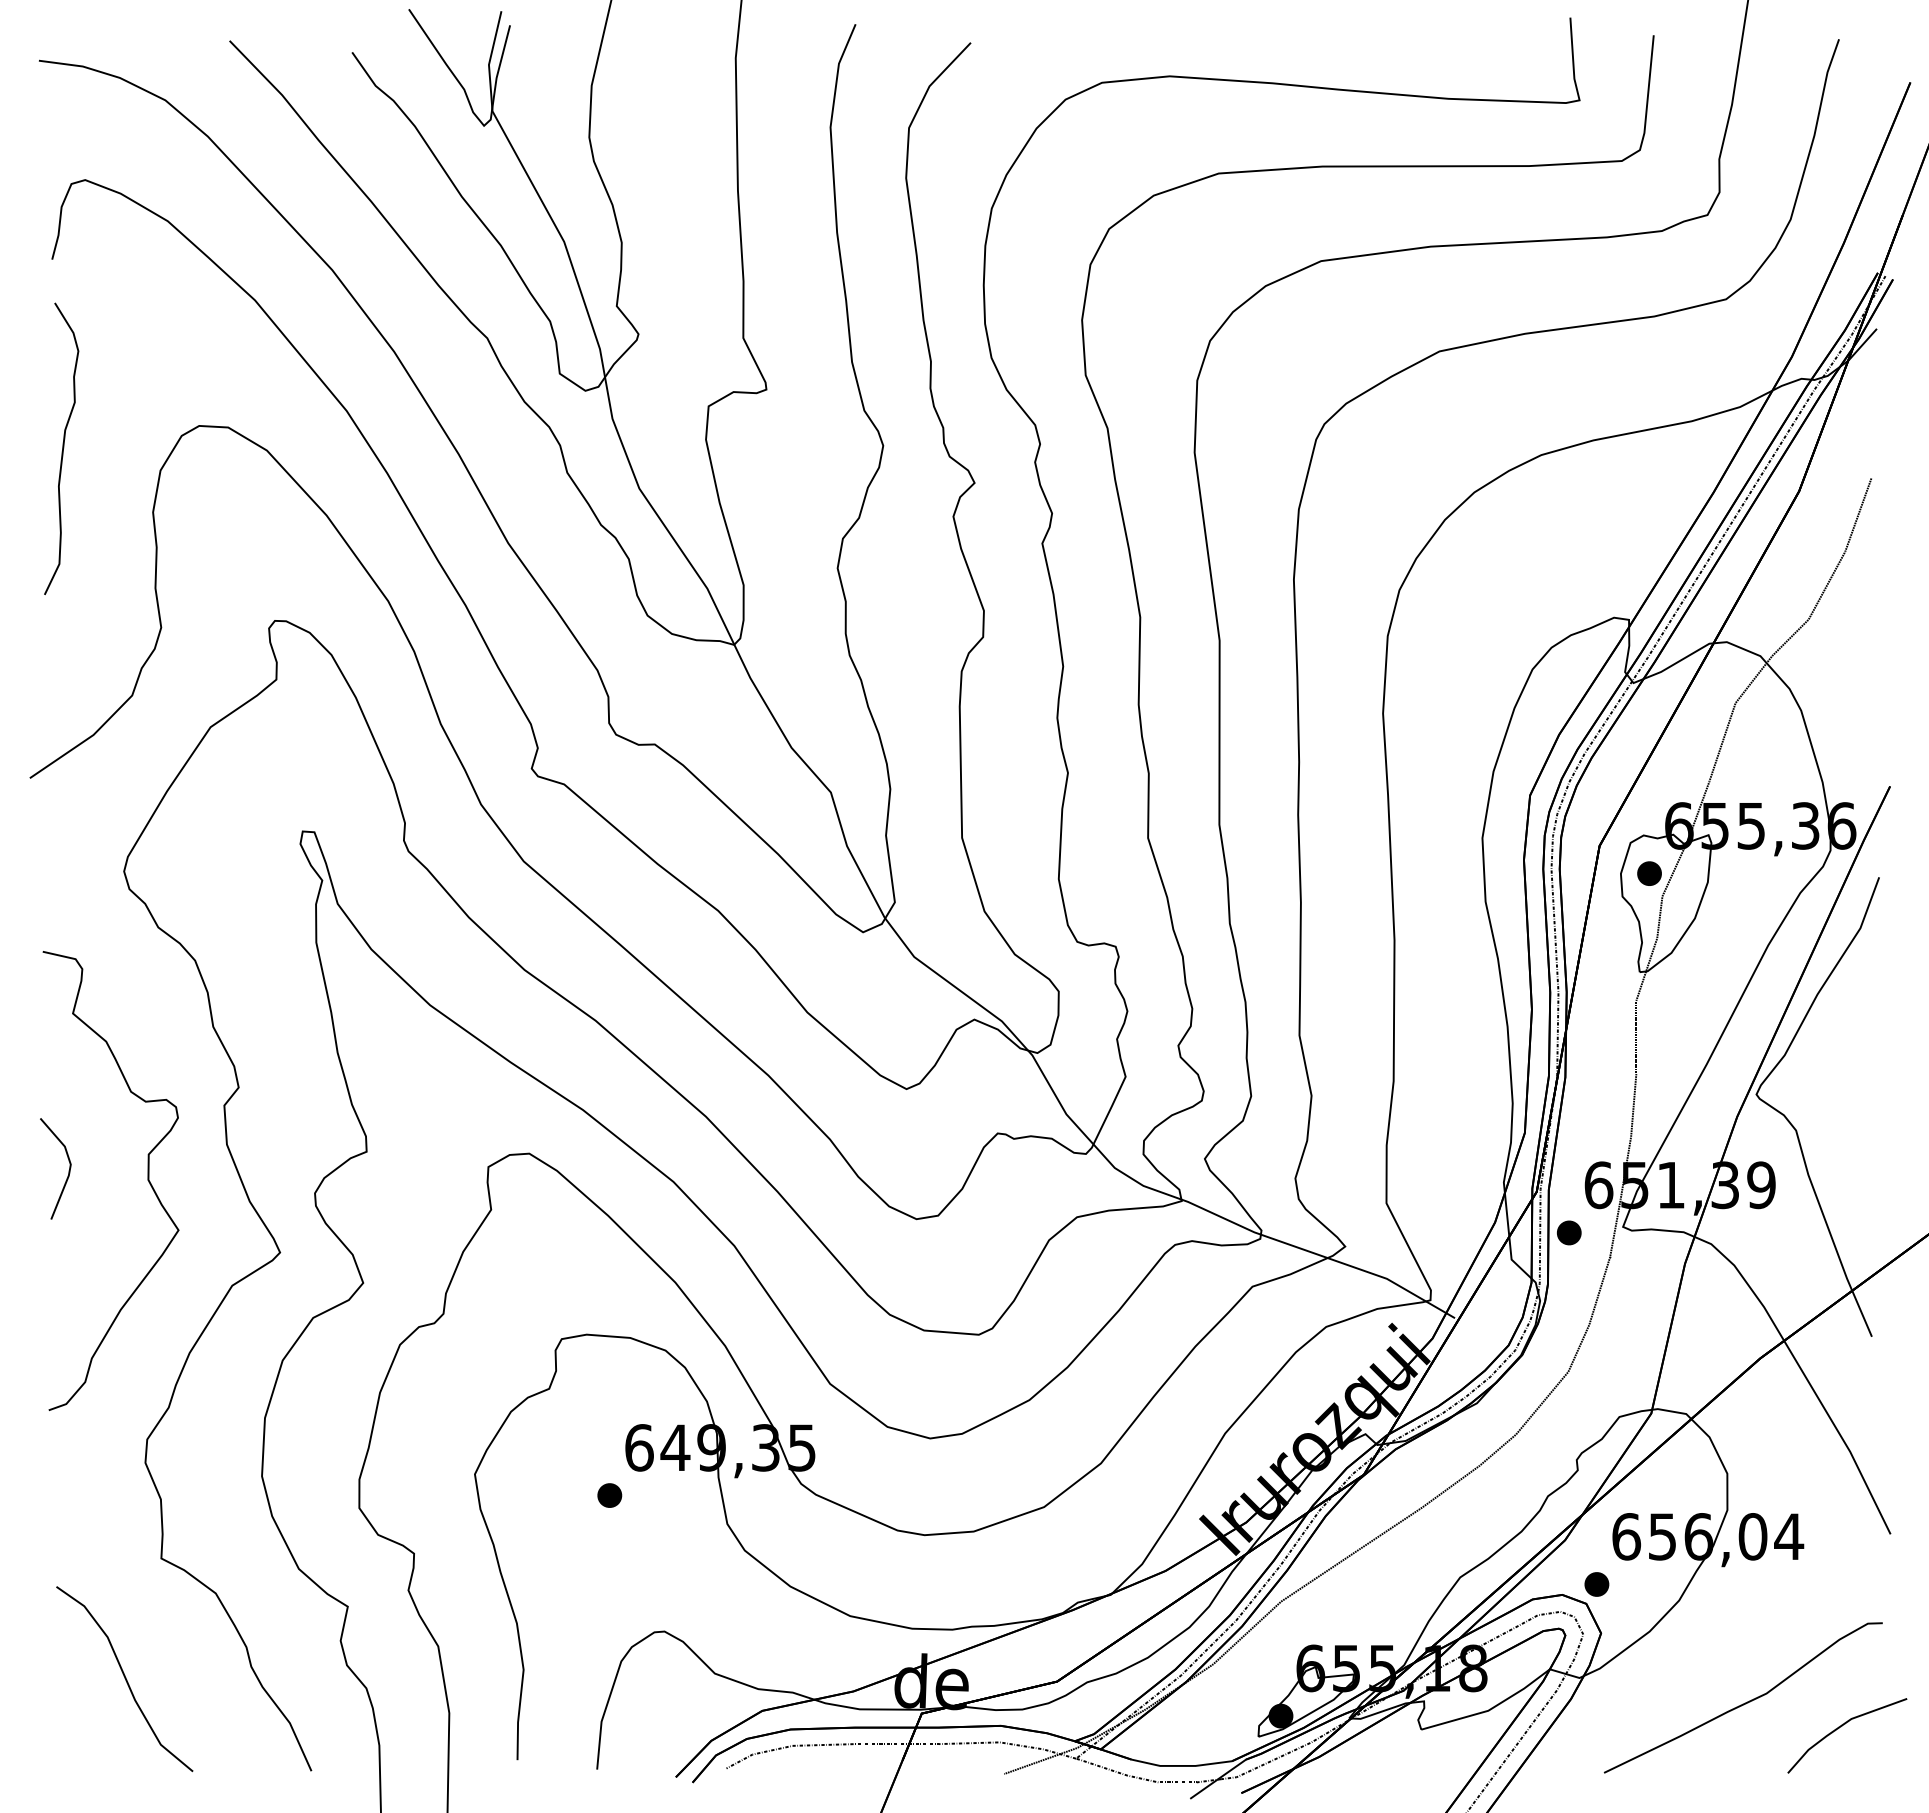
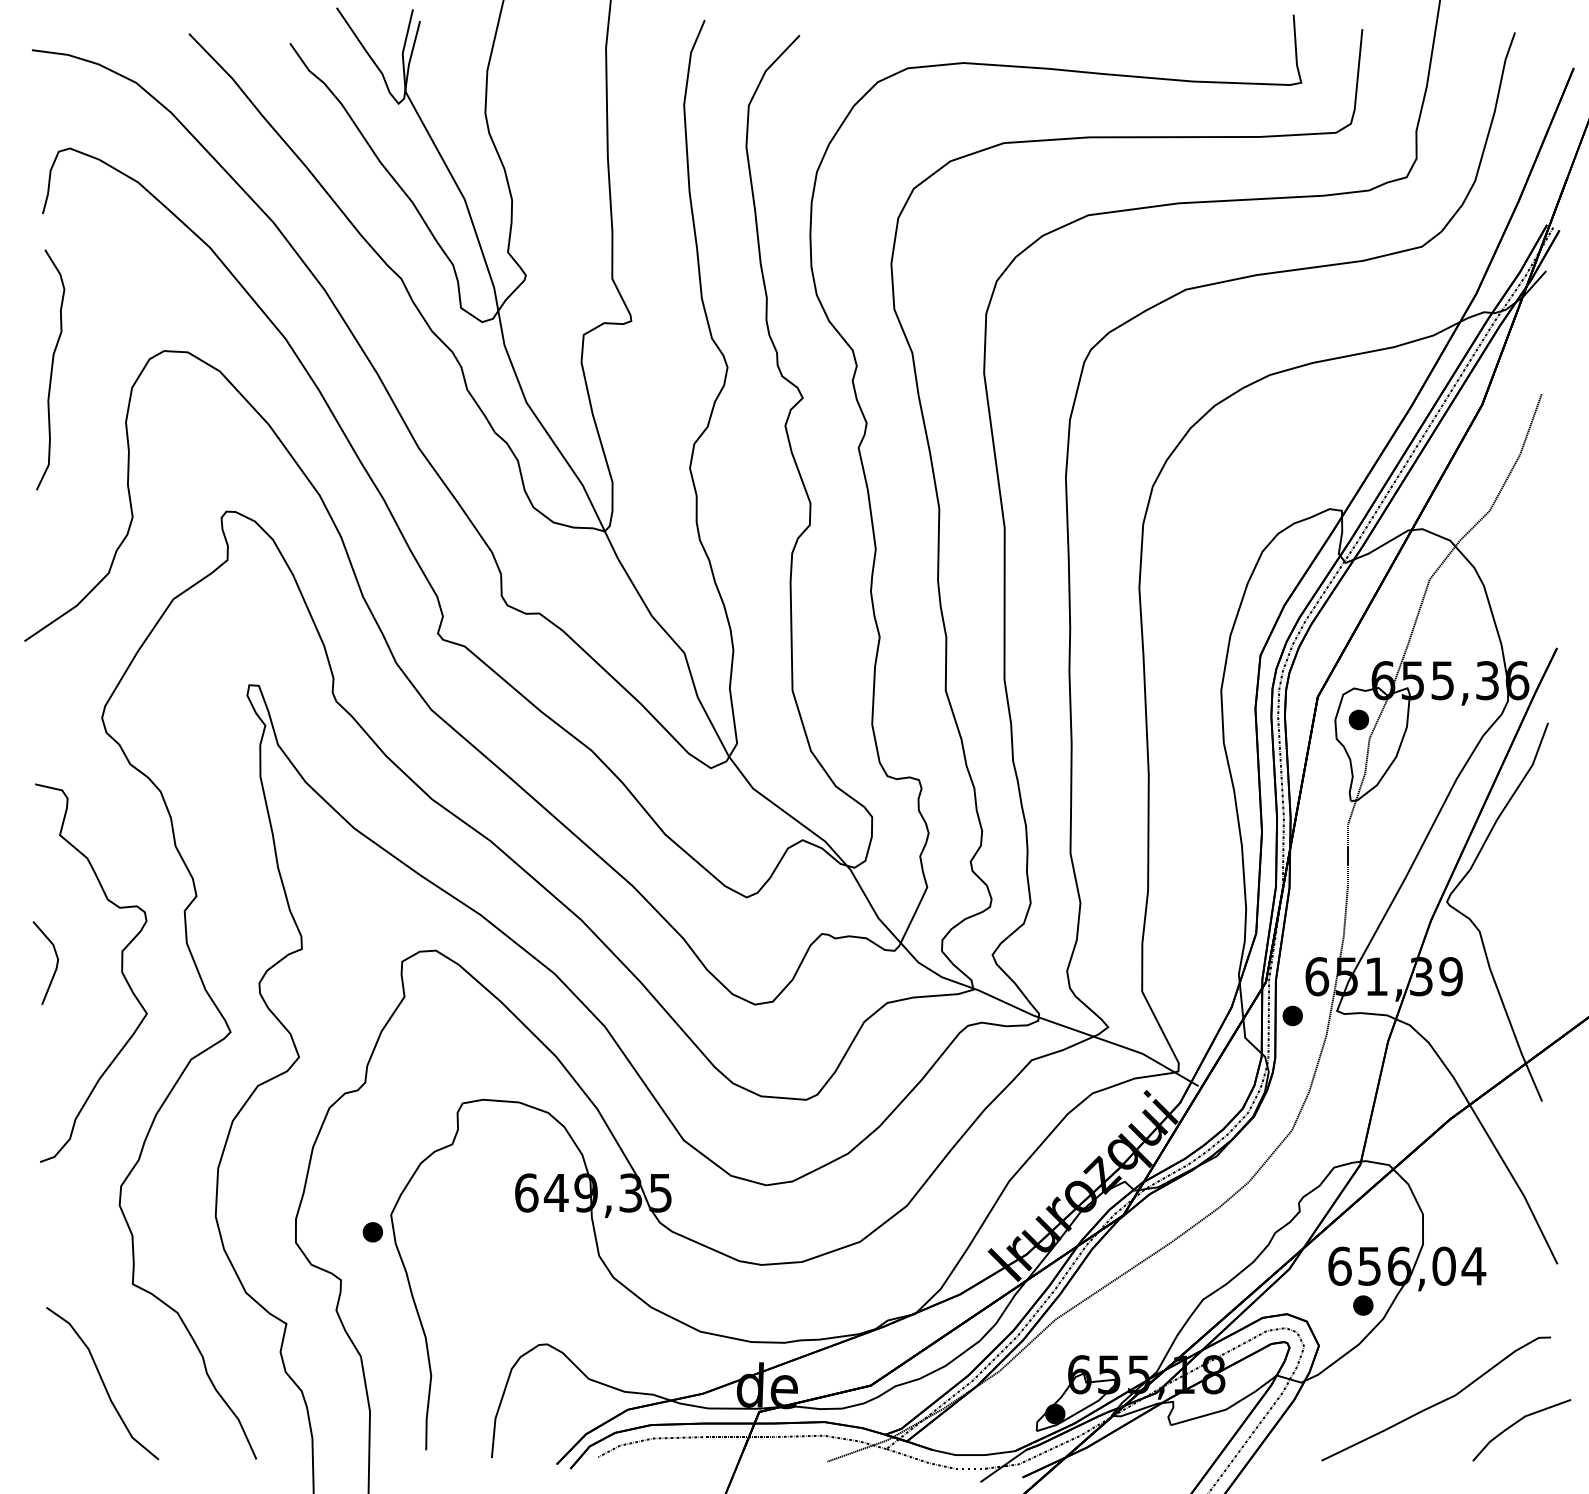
part: (609, 1495) -> (372, 1232), moved
part: (1596, 1584) -> (1362, 1305), moved

